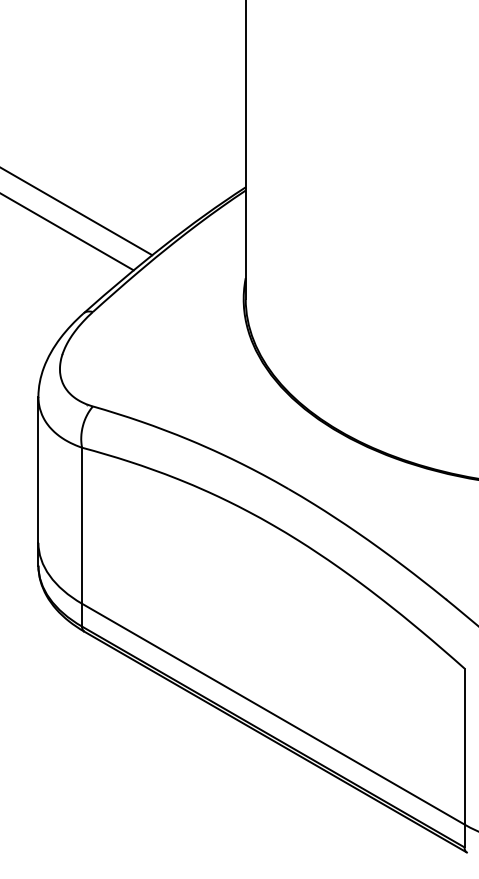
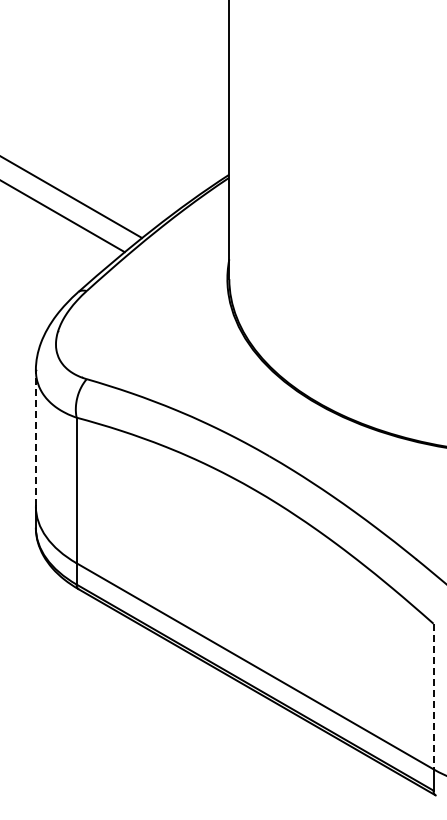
line: (38, 468) -> (35, 437), solid -> dashed
line: (464, 746) -> (433, 696), solid -> dashed

